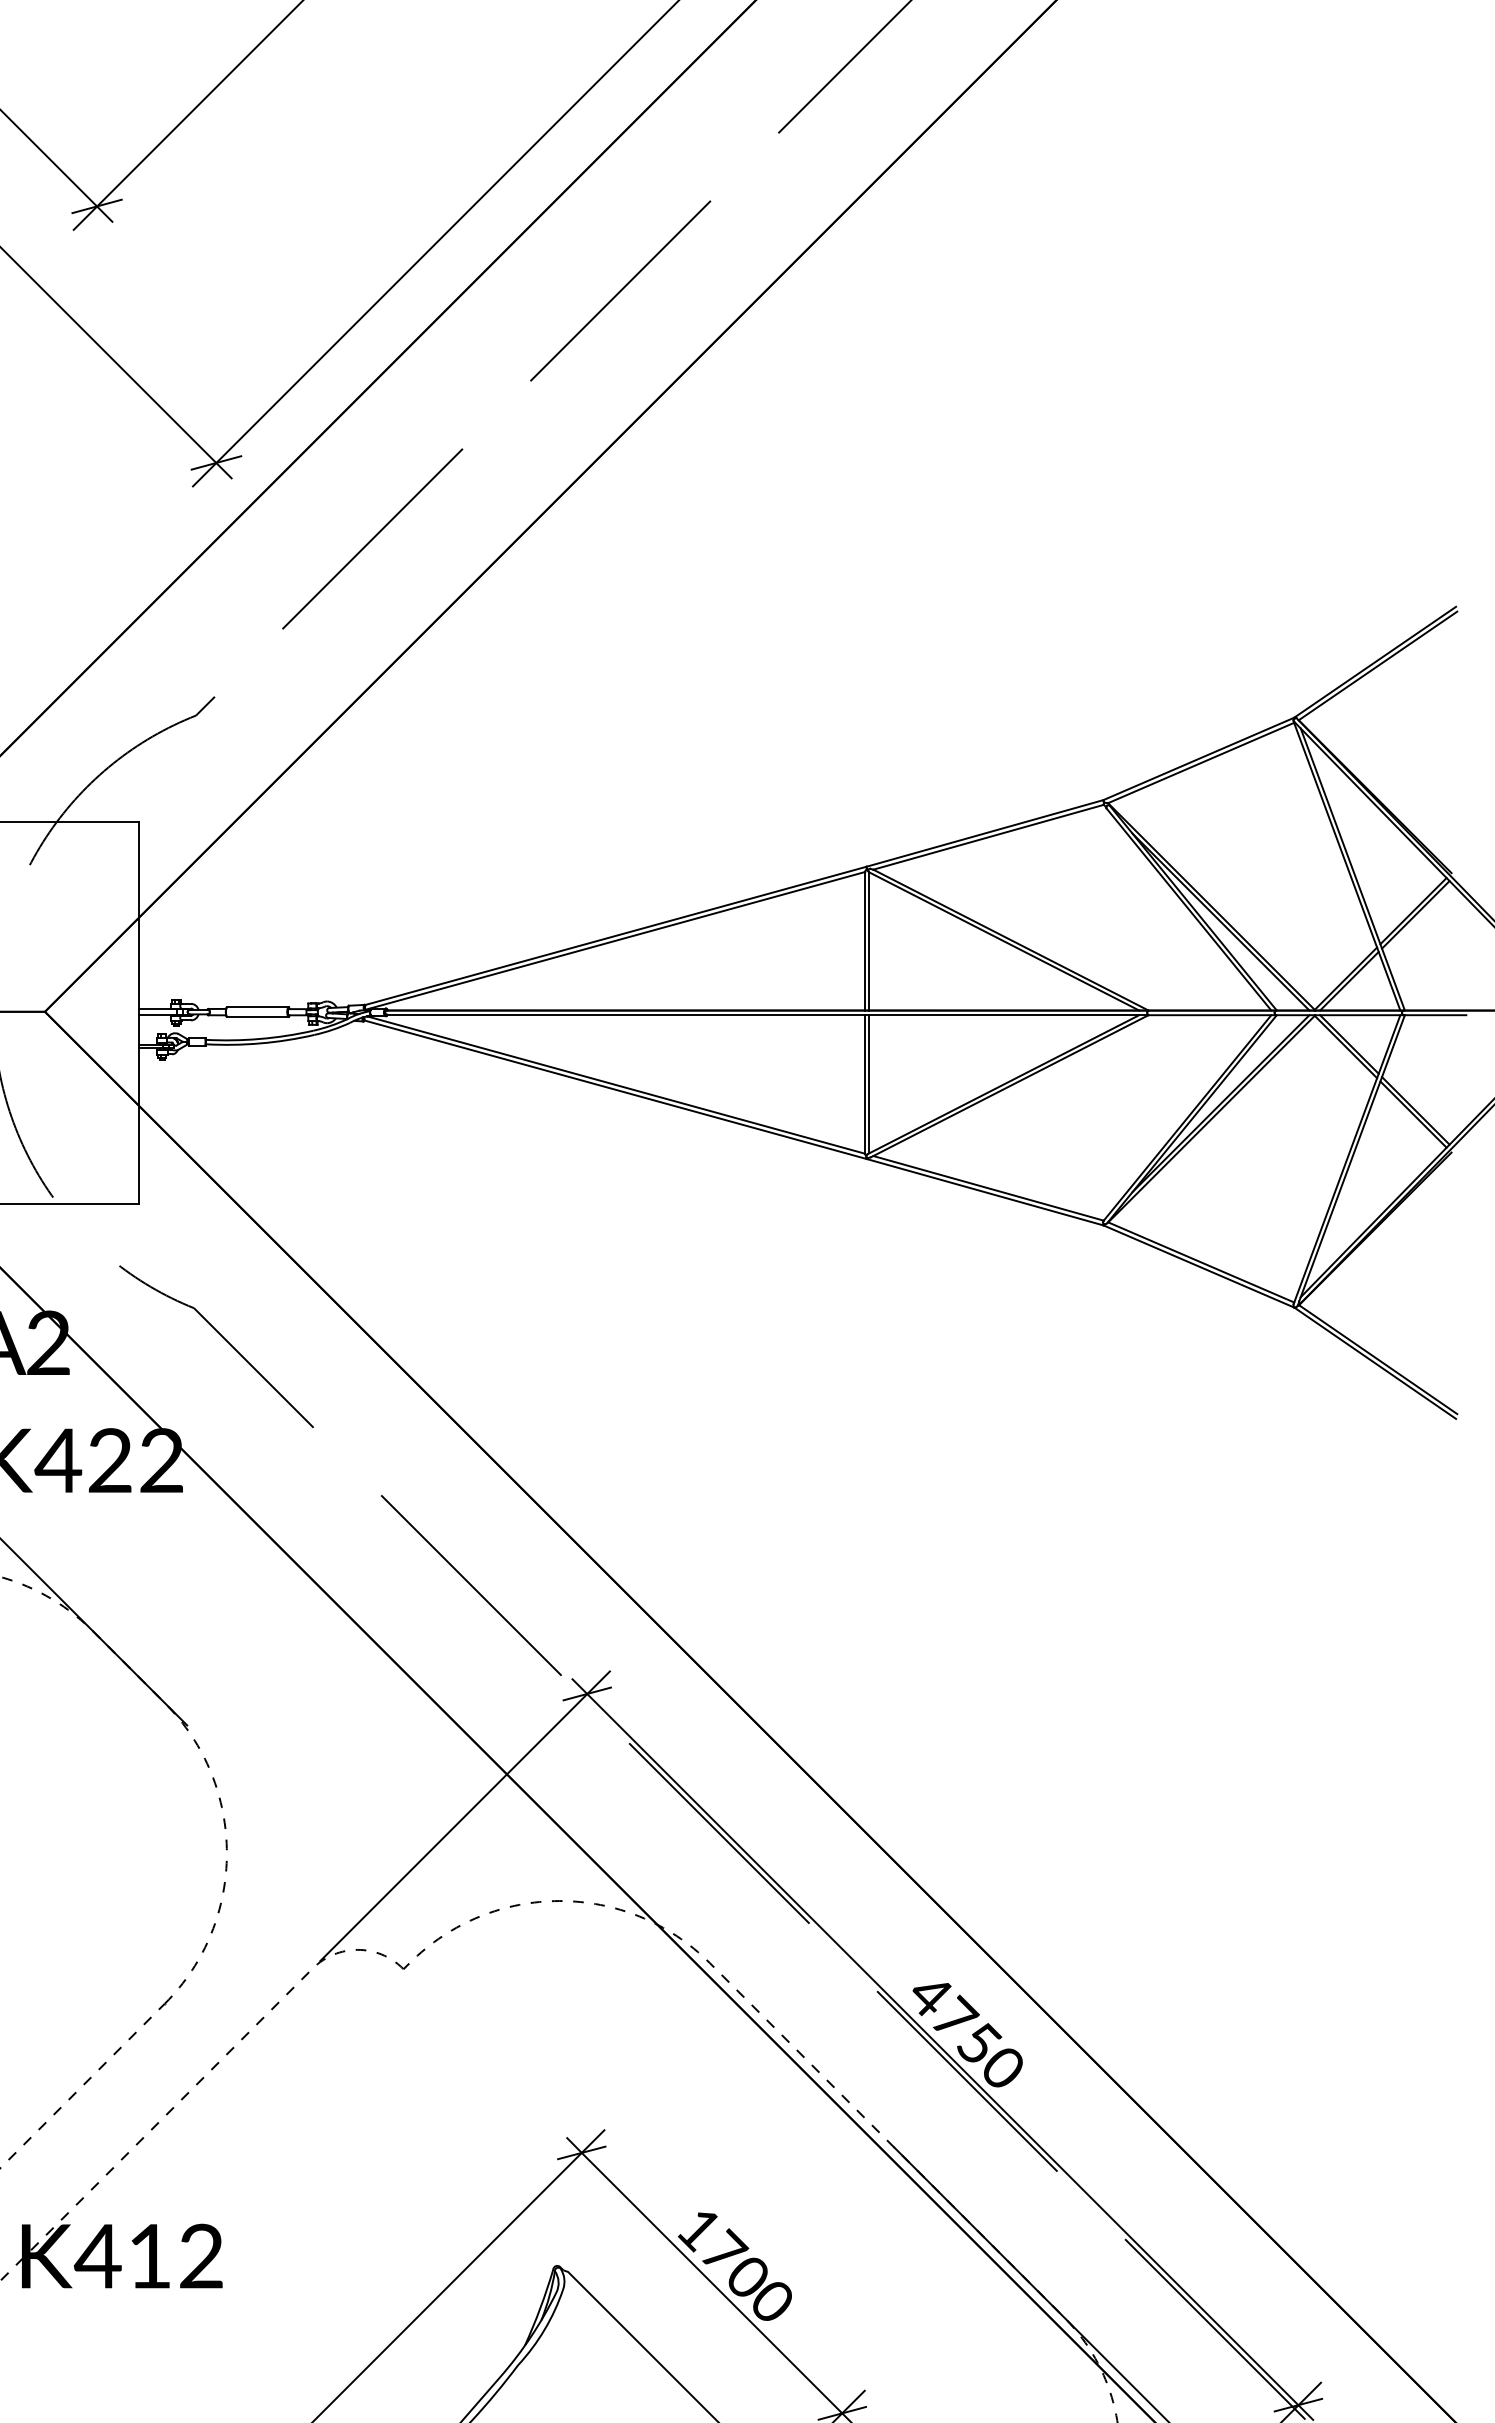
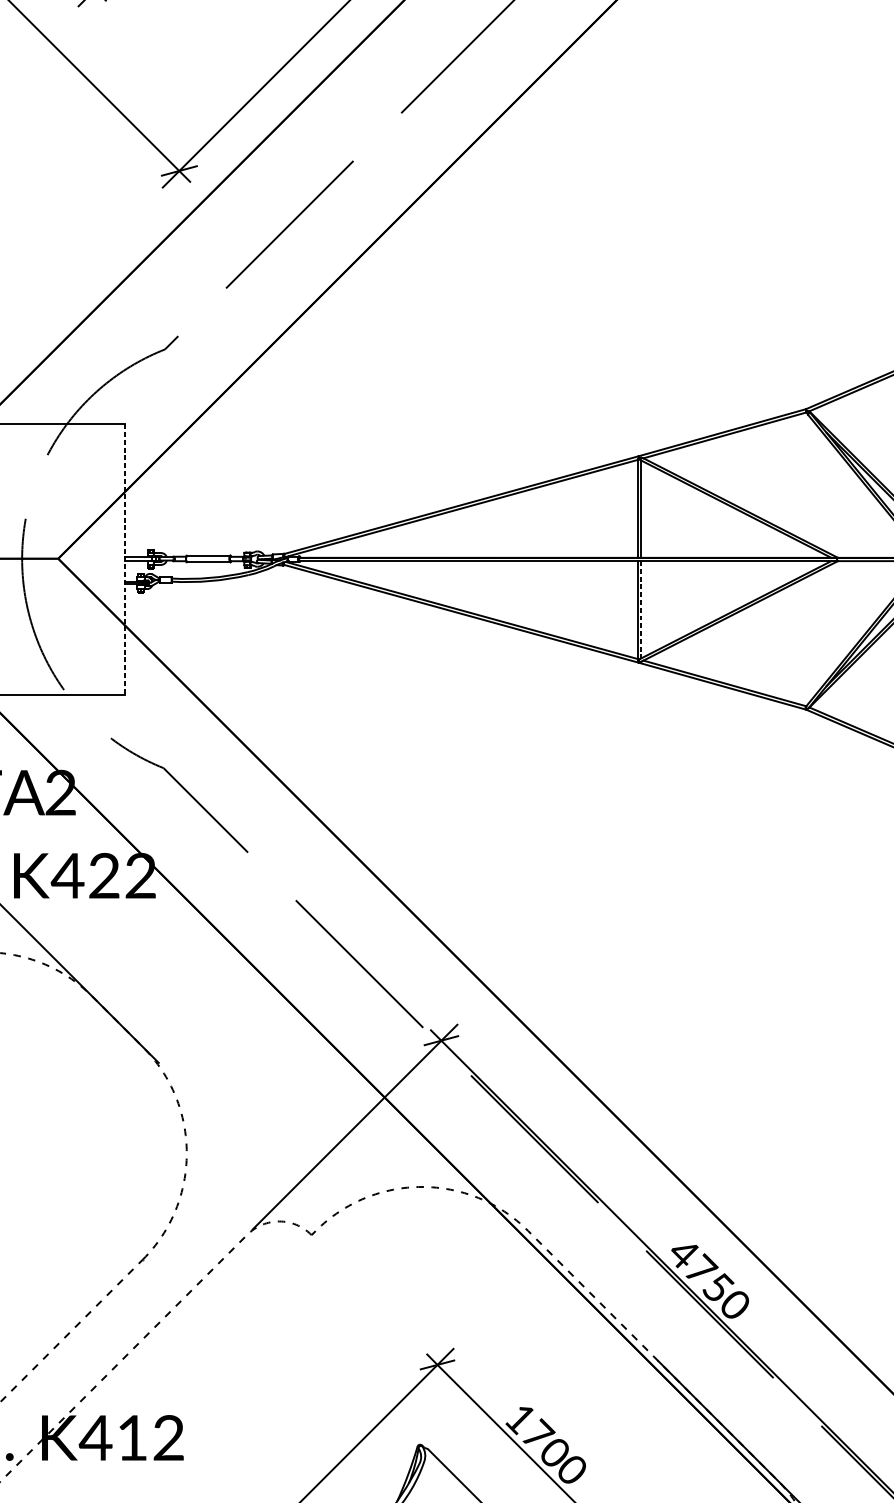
line: (138, 1013) -> (124, 559), solid -> dashed
line: (869, 1084) -> (640, 610), solid -> dashed

